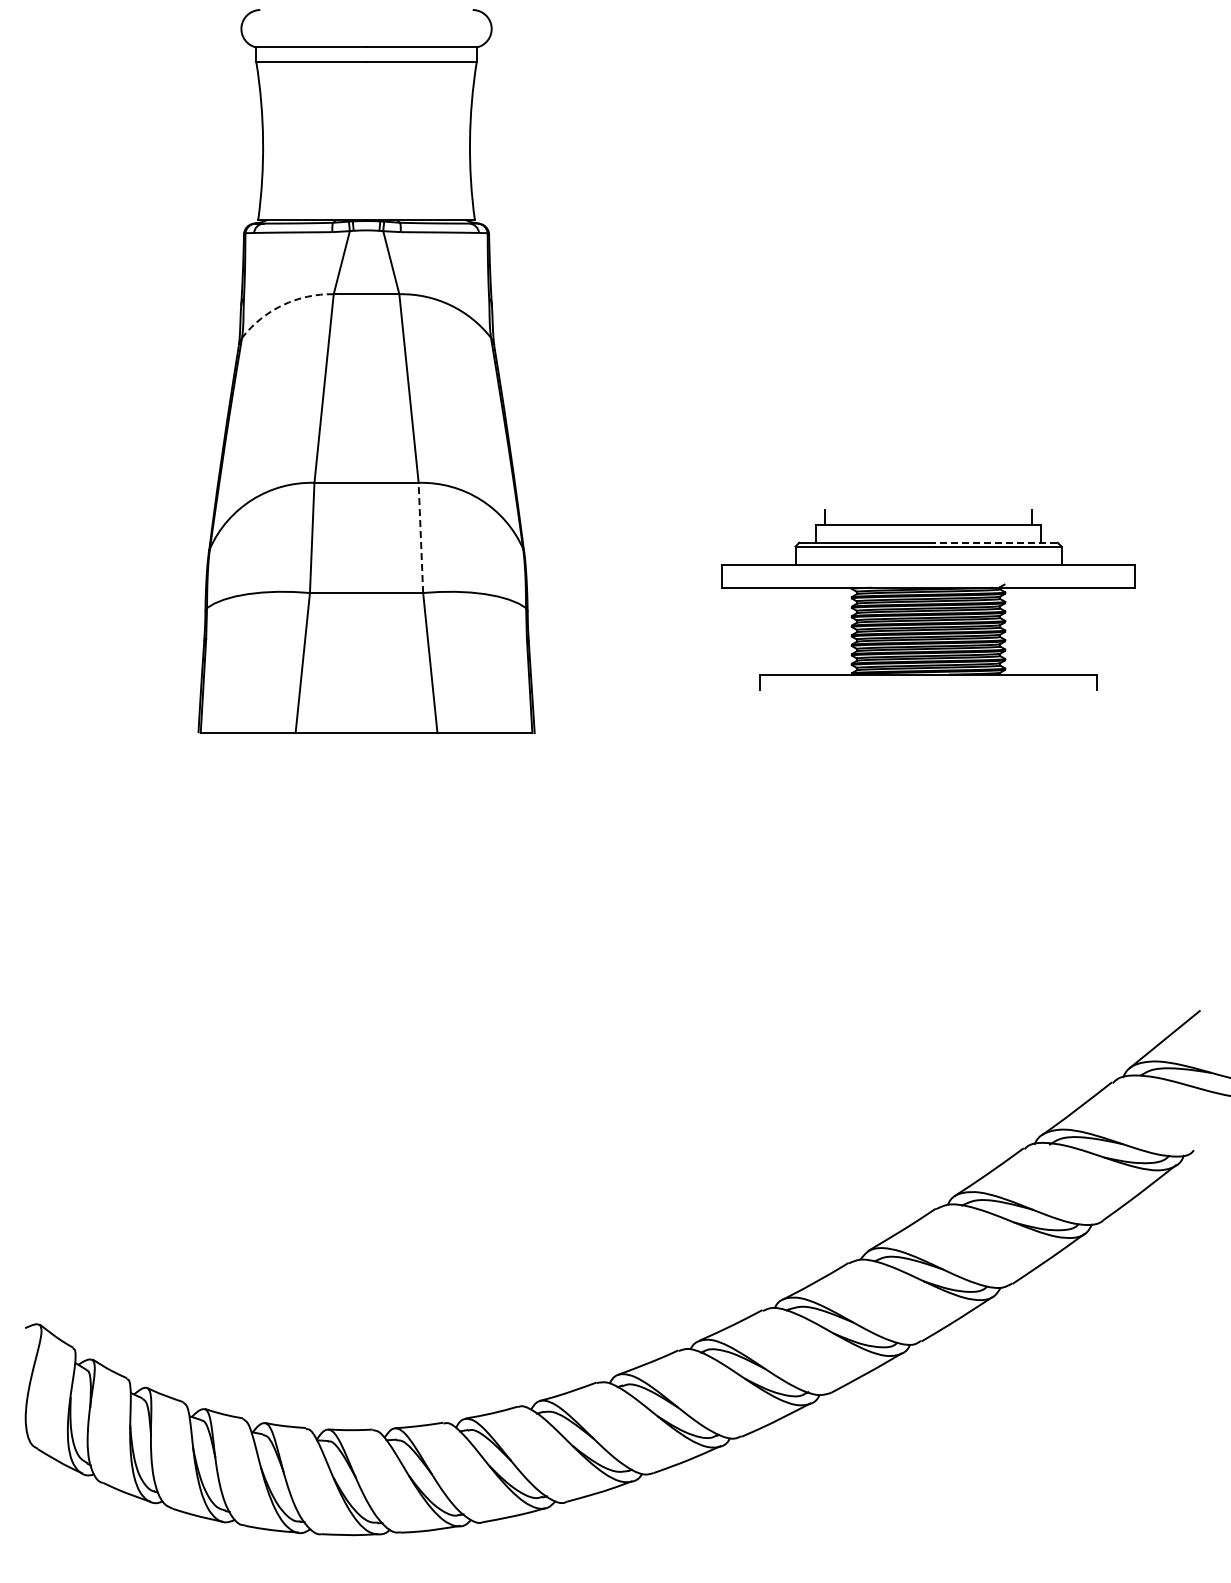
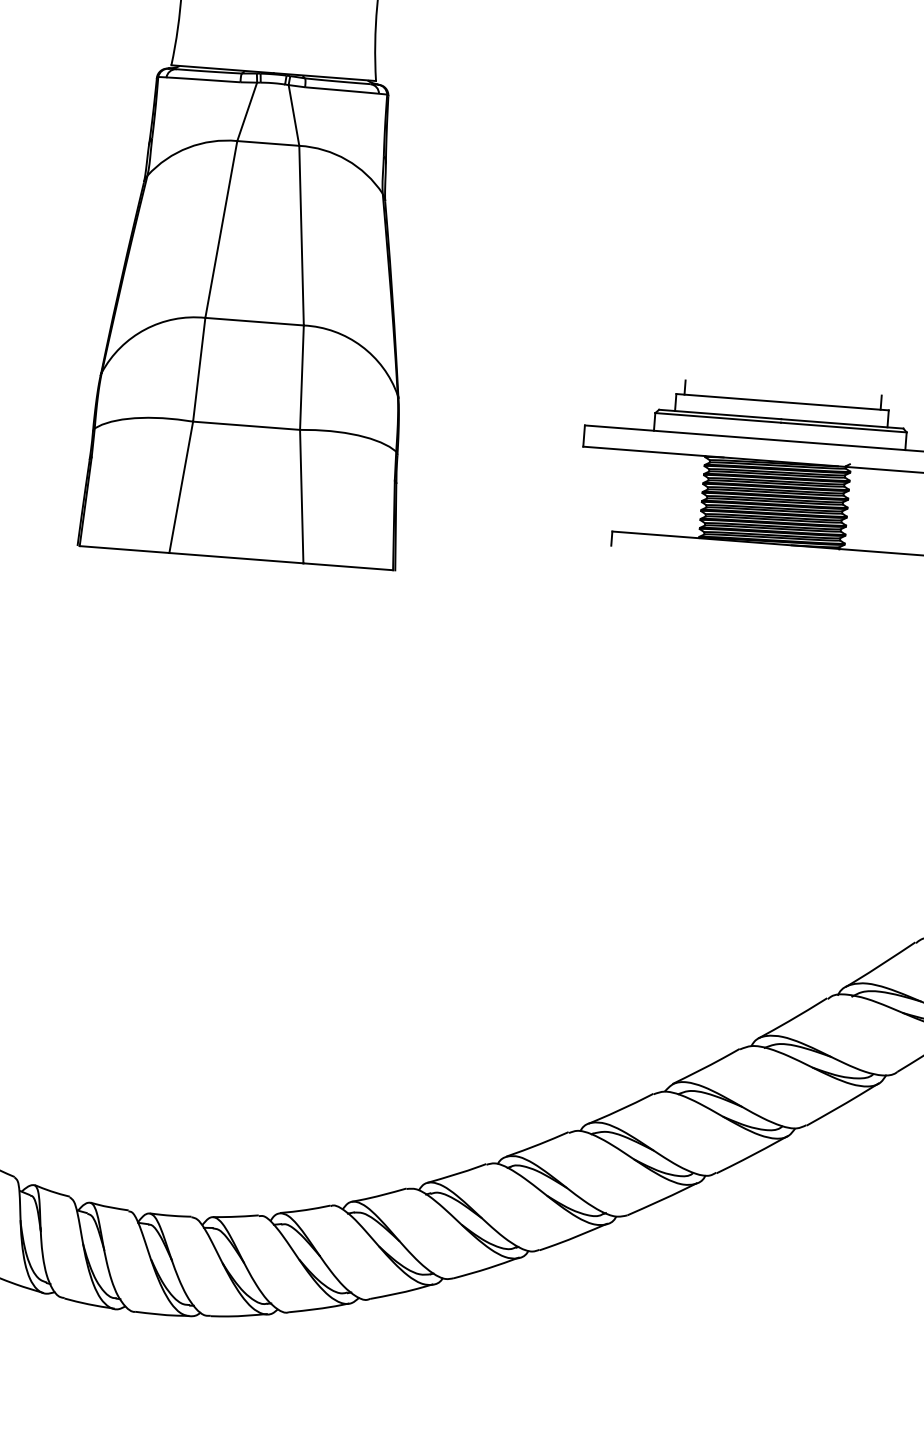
arc: (282, 305) -> (188, 148), dashed -> solid
line: (420, 537) -> (301, 377), dashed -> solid
line: (993, 542) -> (842, 423), dashed -> solid

